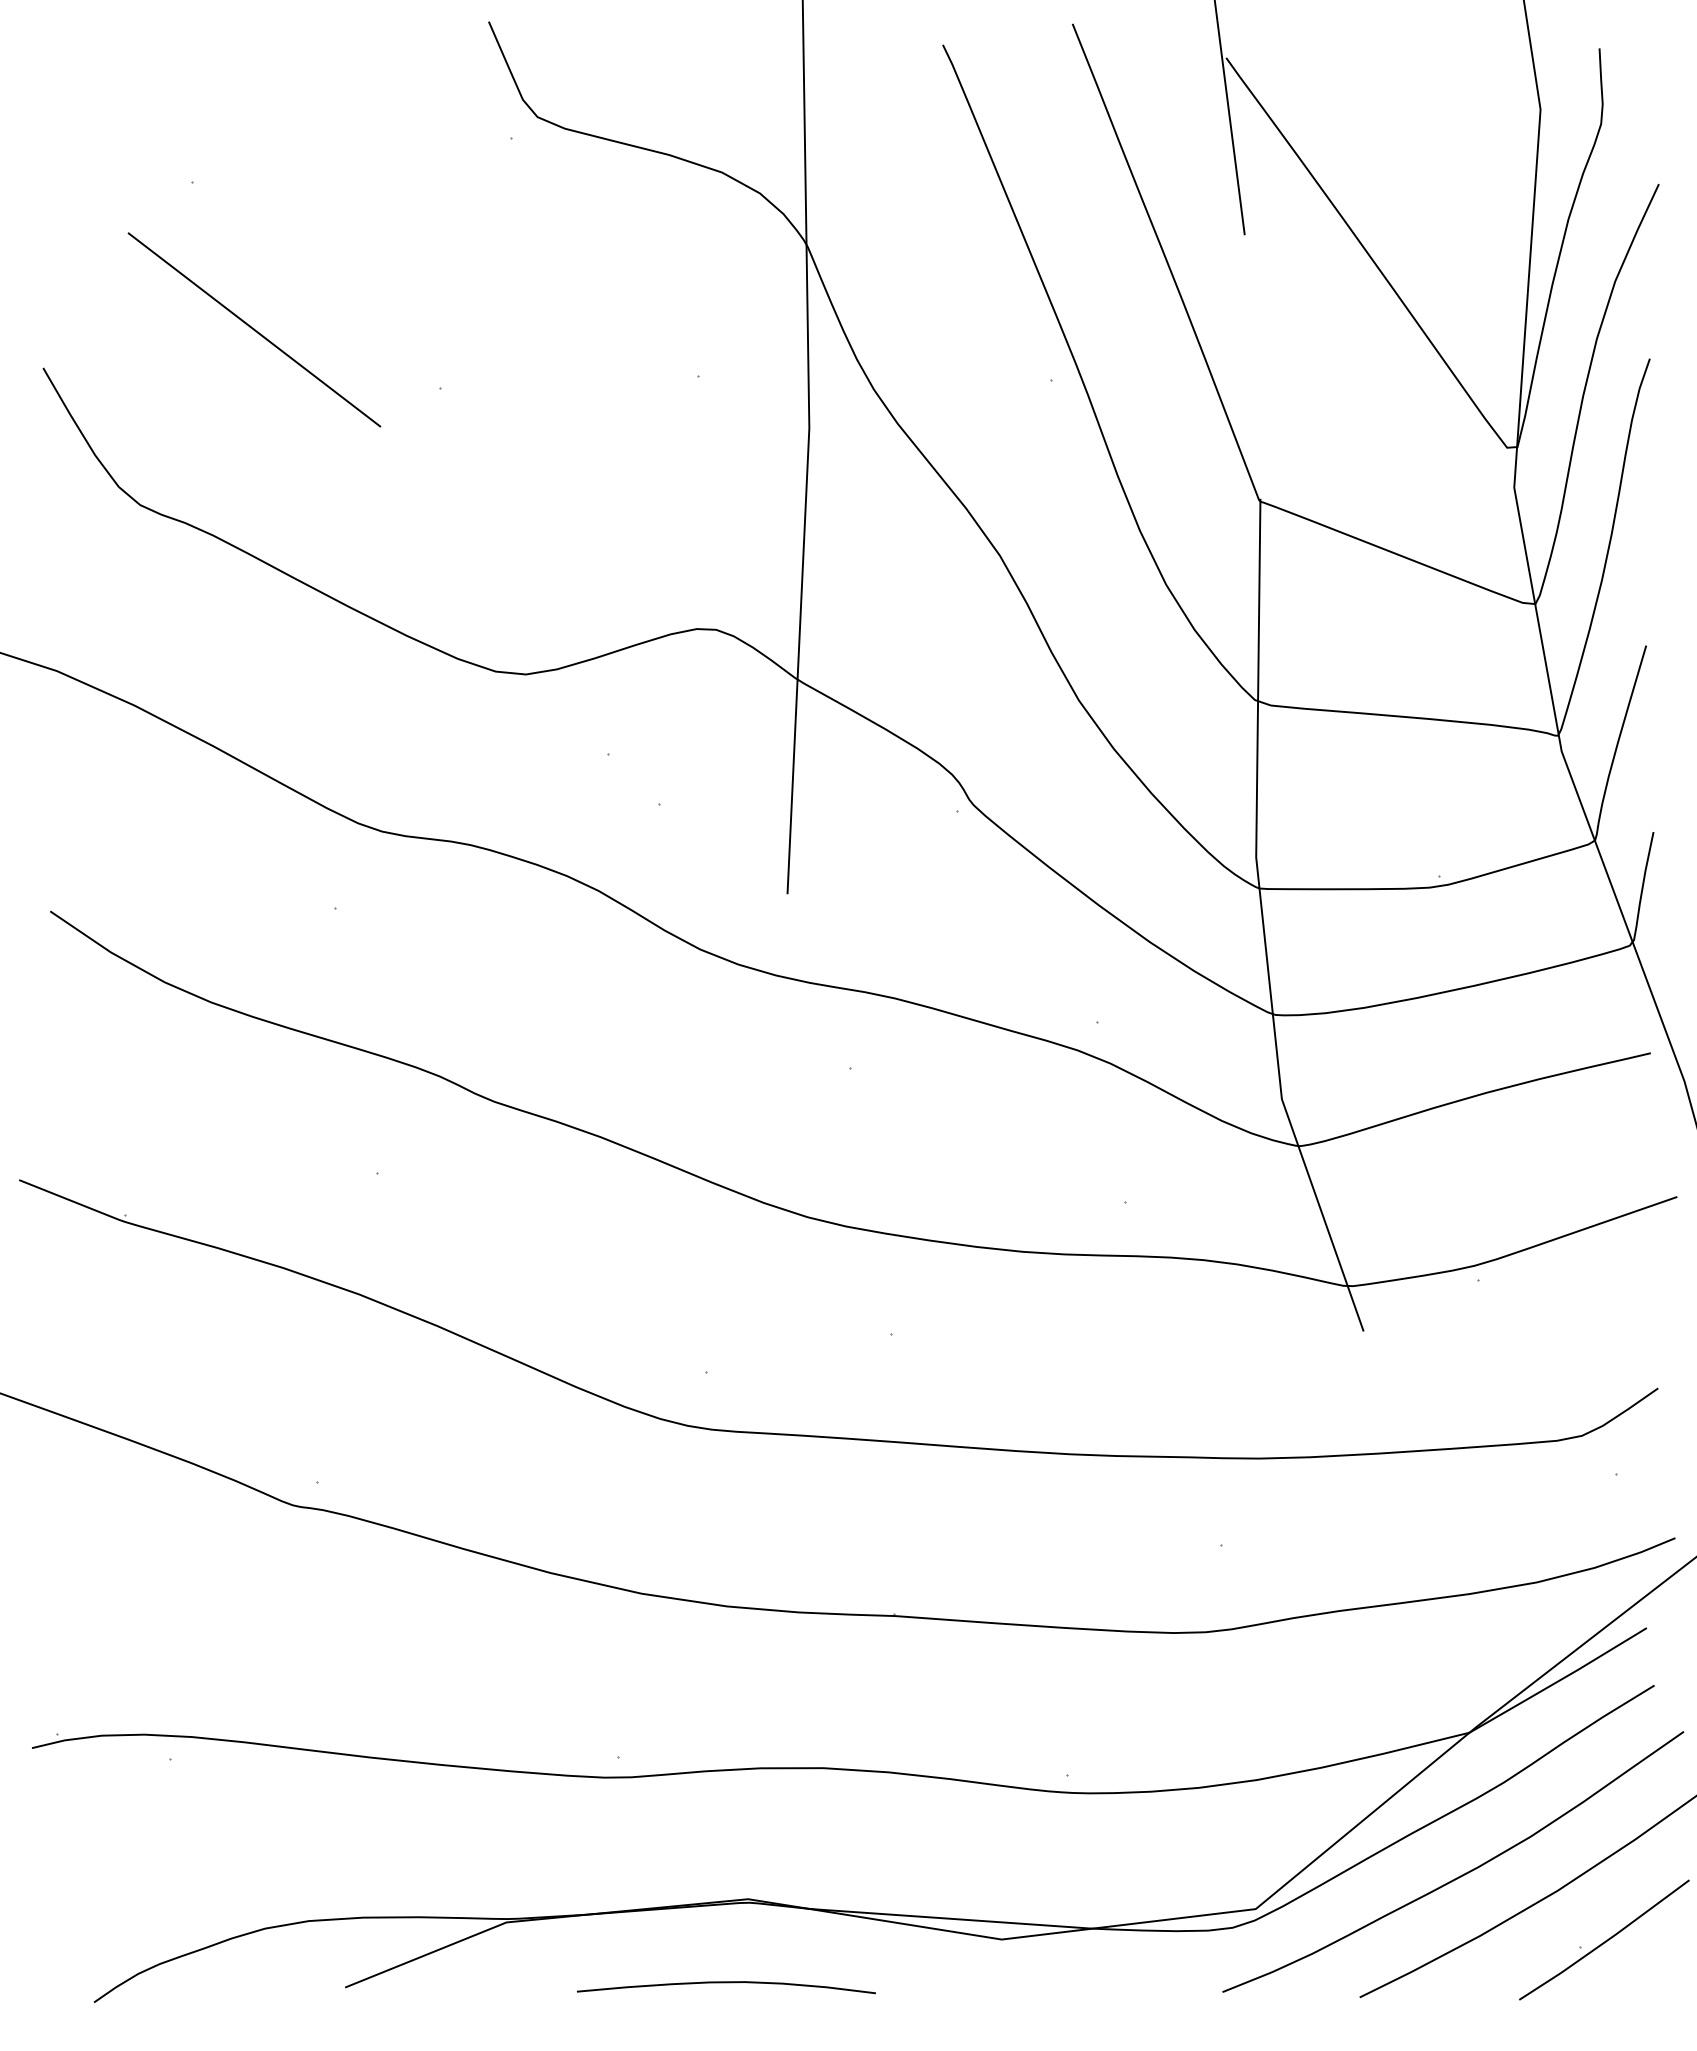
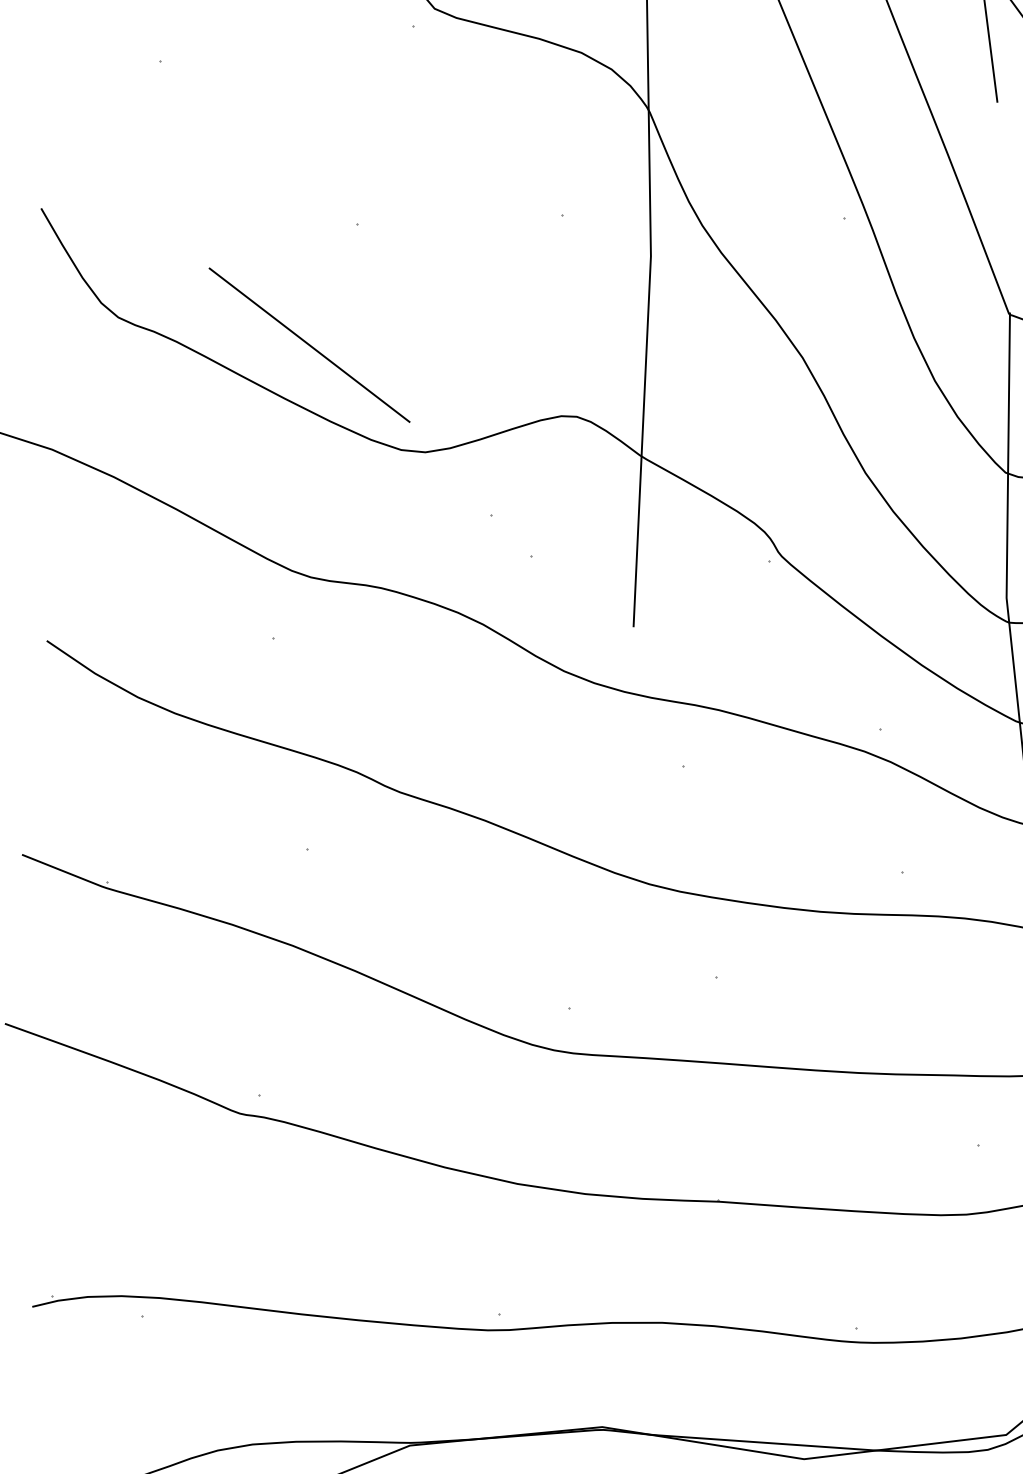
line: (254, 329) -> (309, 344), moved

